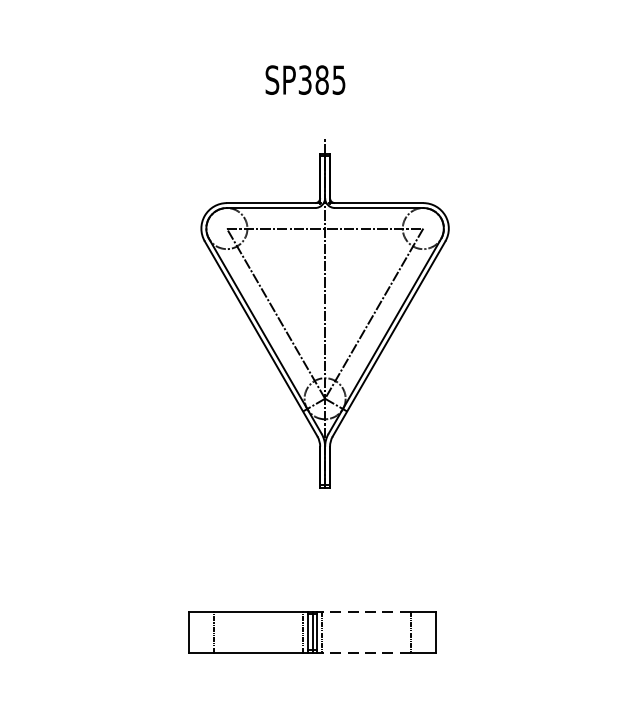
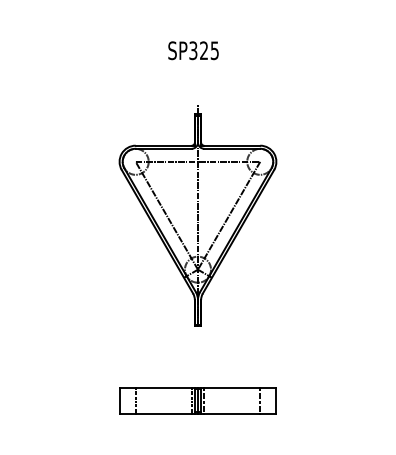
text: (322, 79) -> (204, 50), SP385 -> SP325
part: (324, 313) -> (197, 215), moved
line: (365, 611) -> (231, 387), dashed -> solid
line: (365, 652) -> (231, 413), dashed -> solid

